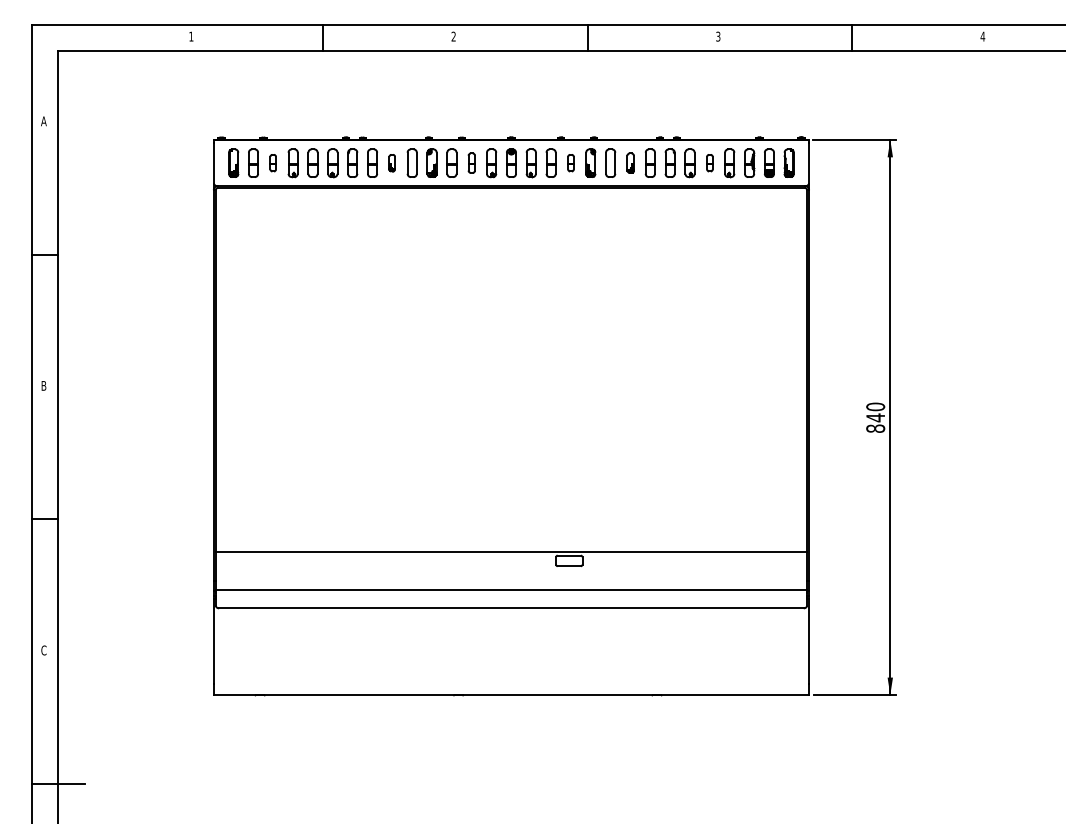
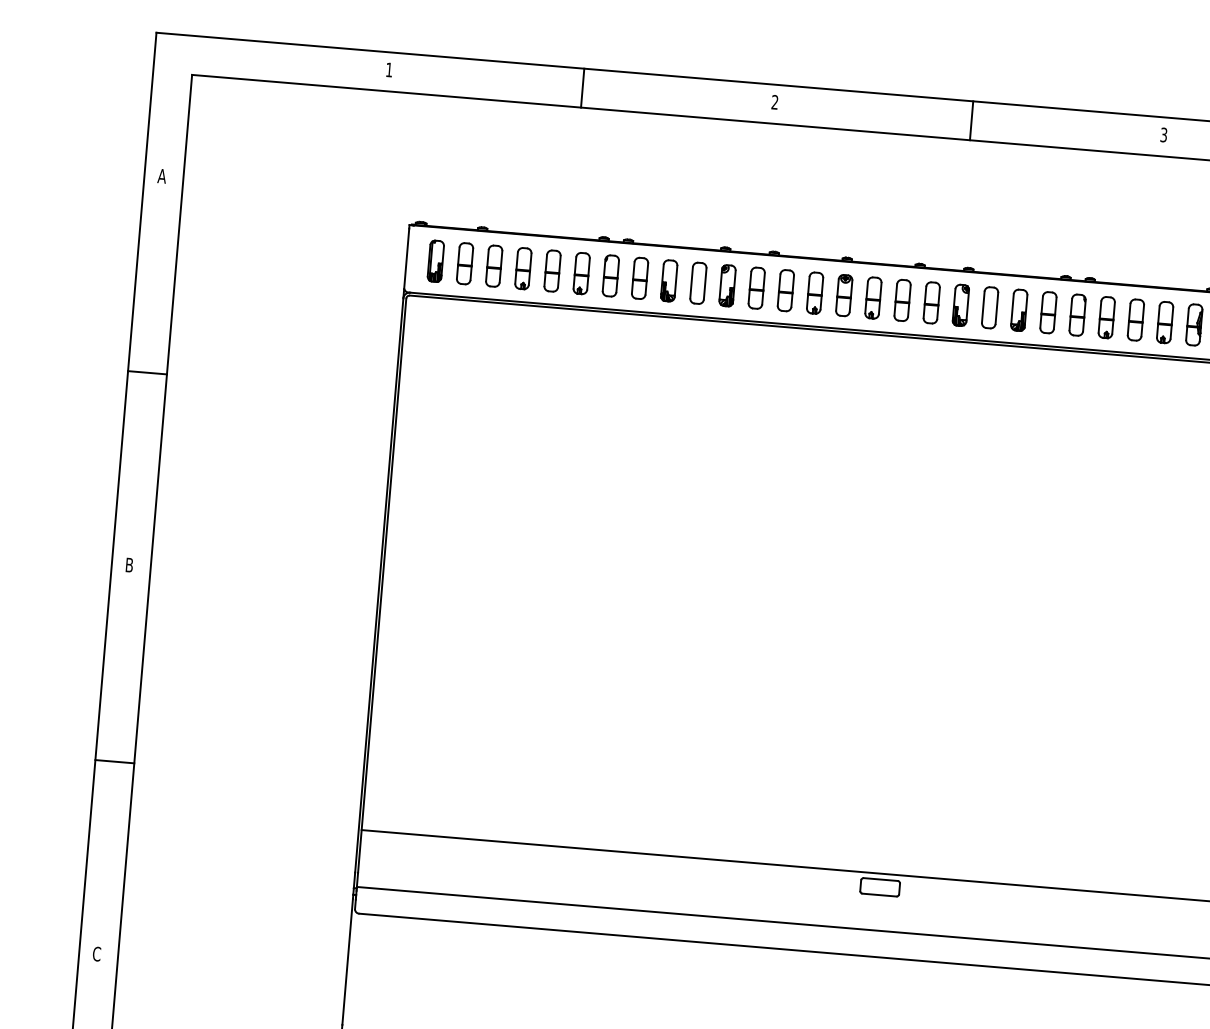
part: (272, 162) -> (493, 264), size x1.67
part: (391, 162) -> (667, 279), size x1.67
part: (471, 162) -> (785, 289), size x1.43
part: (570, 162) -> (931, 301), size x1.67
part: (630, 162) -> (1019, 309), size x1.43
part: (709, 162) -> (1135, 318), size x1.67

